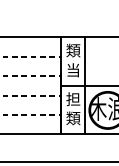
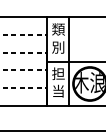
text: (72, 70) -> (57, 47), 当 -> 別
text: (73, 118) -> (58, 91), 類 -> 当

